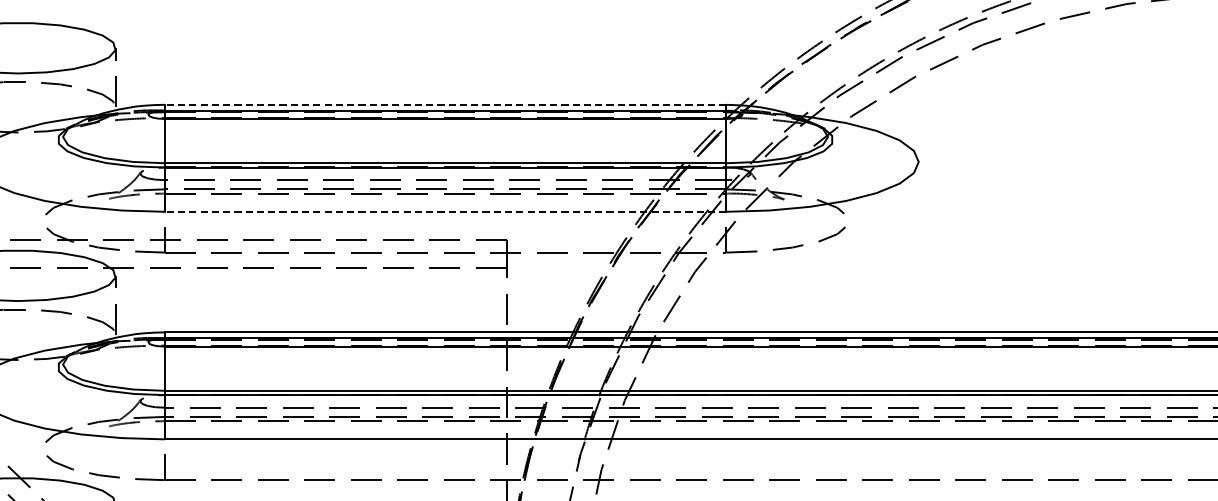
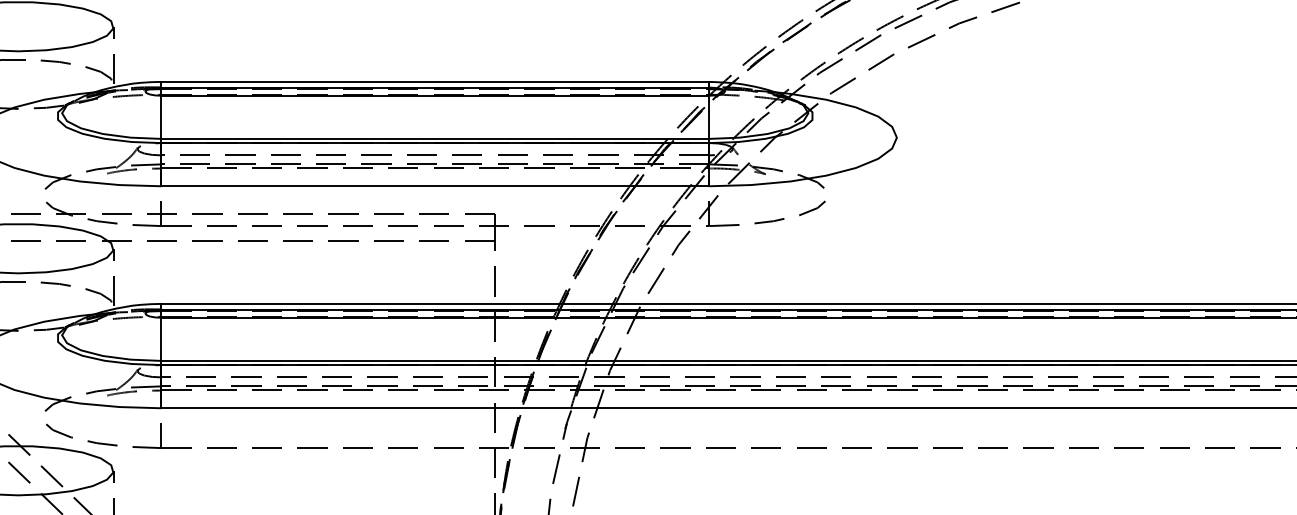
line: (445, 104) -> (435, 81), dashed -> solid
line: (445, 212) -> (435, 186), dashed -> solid

